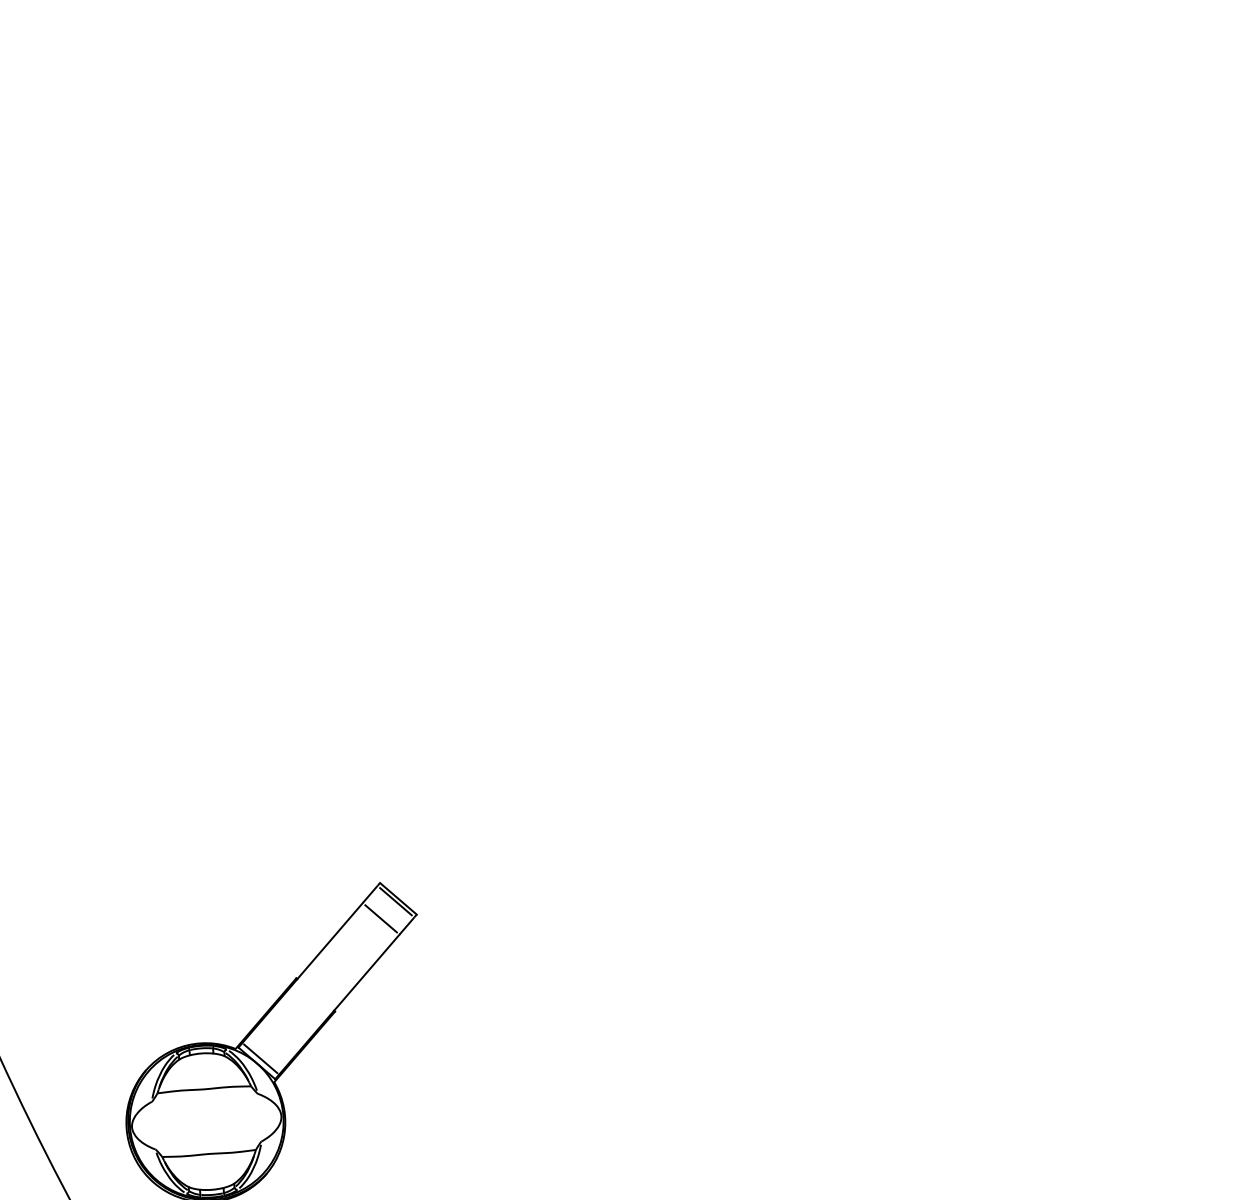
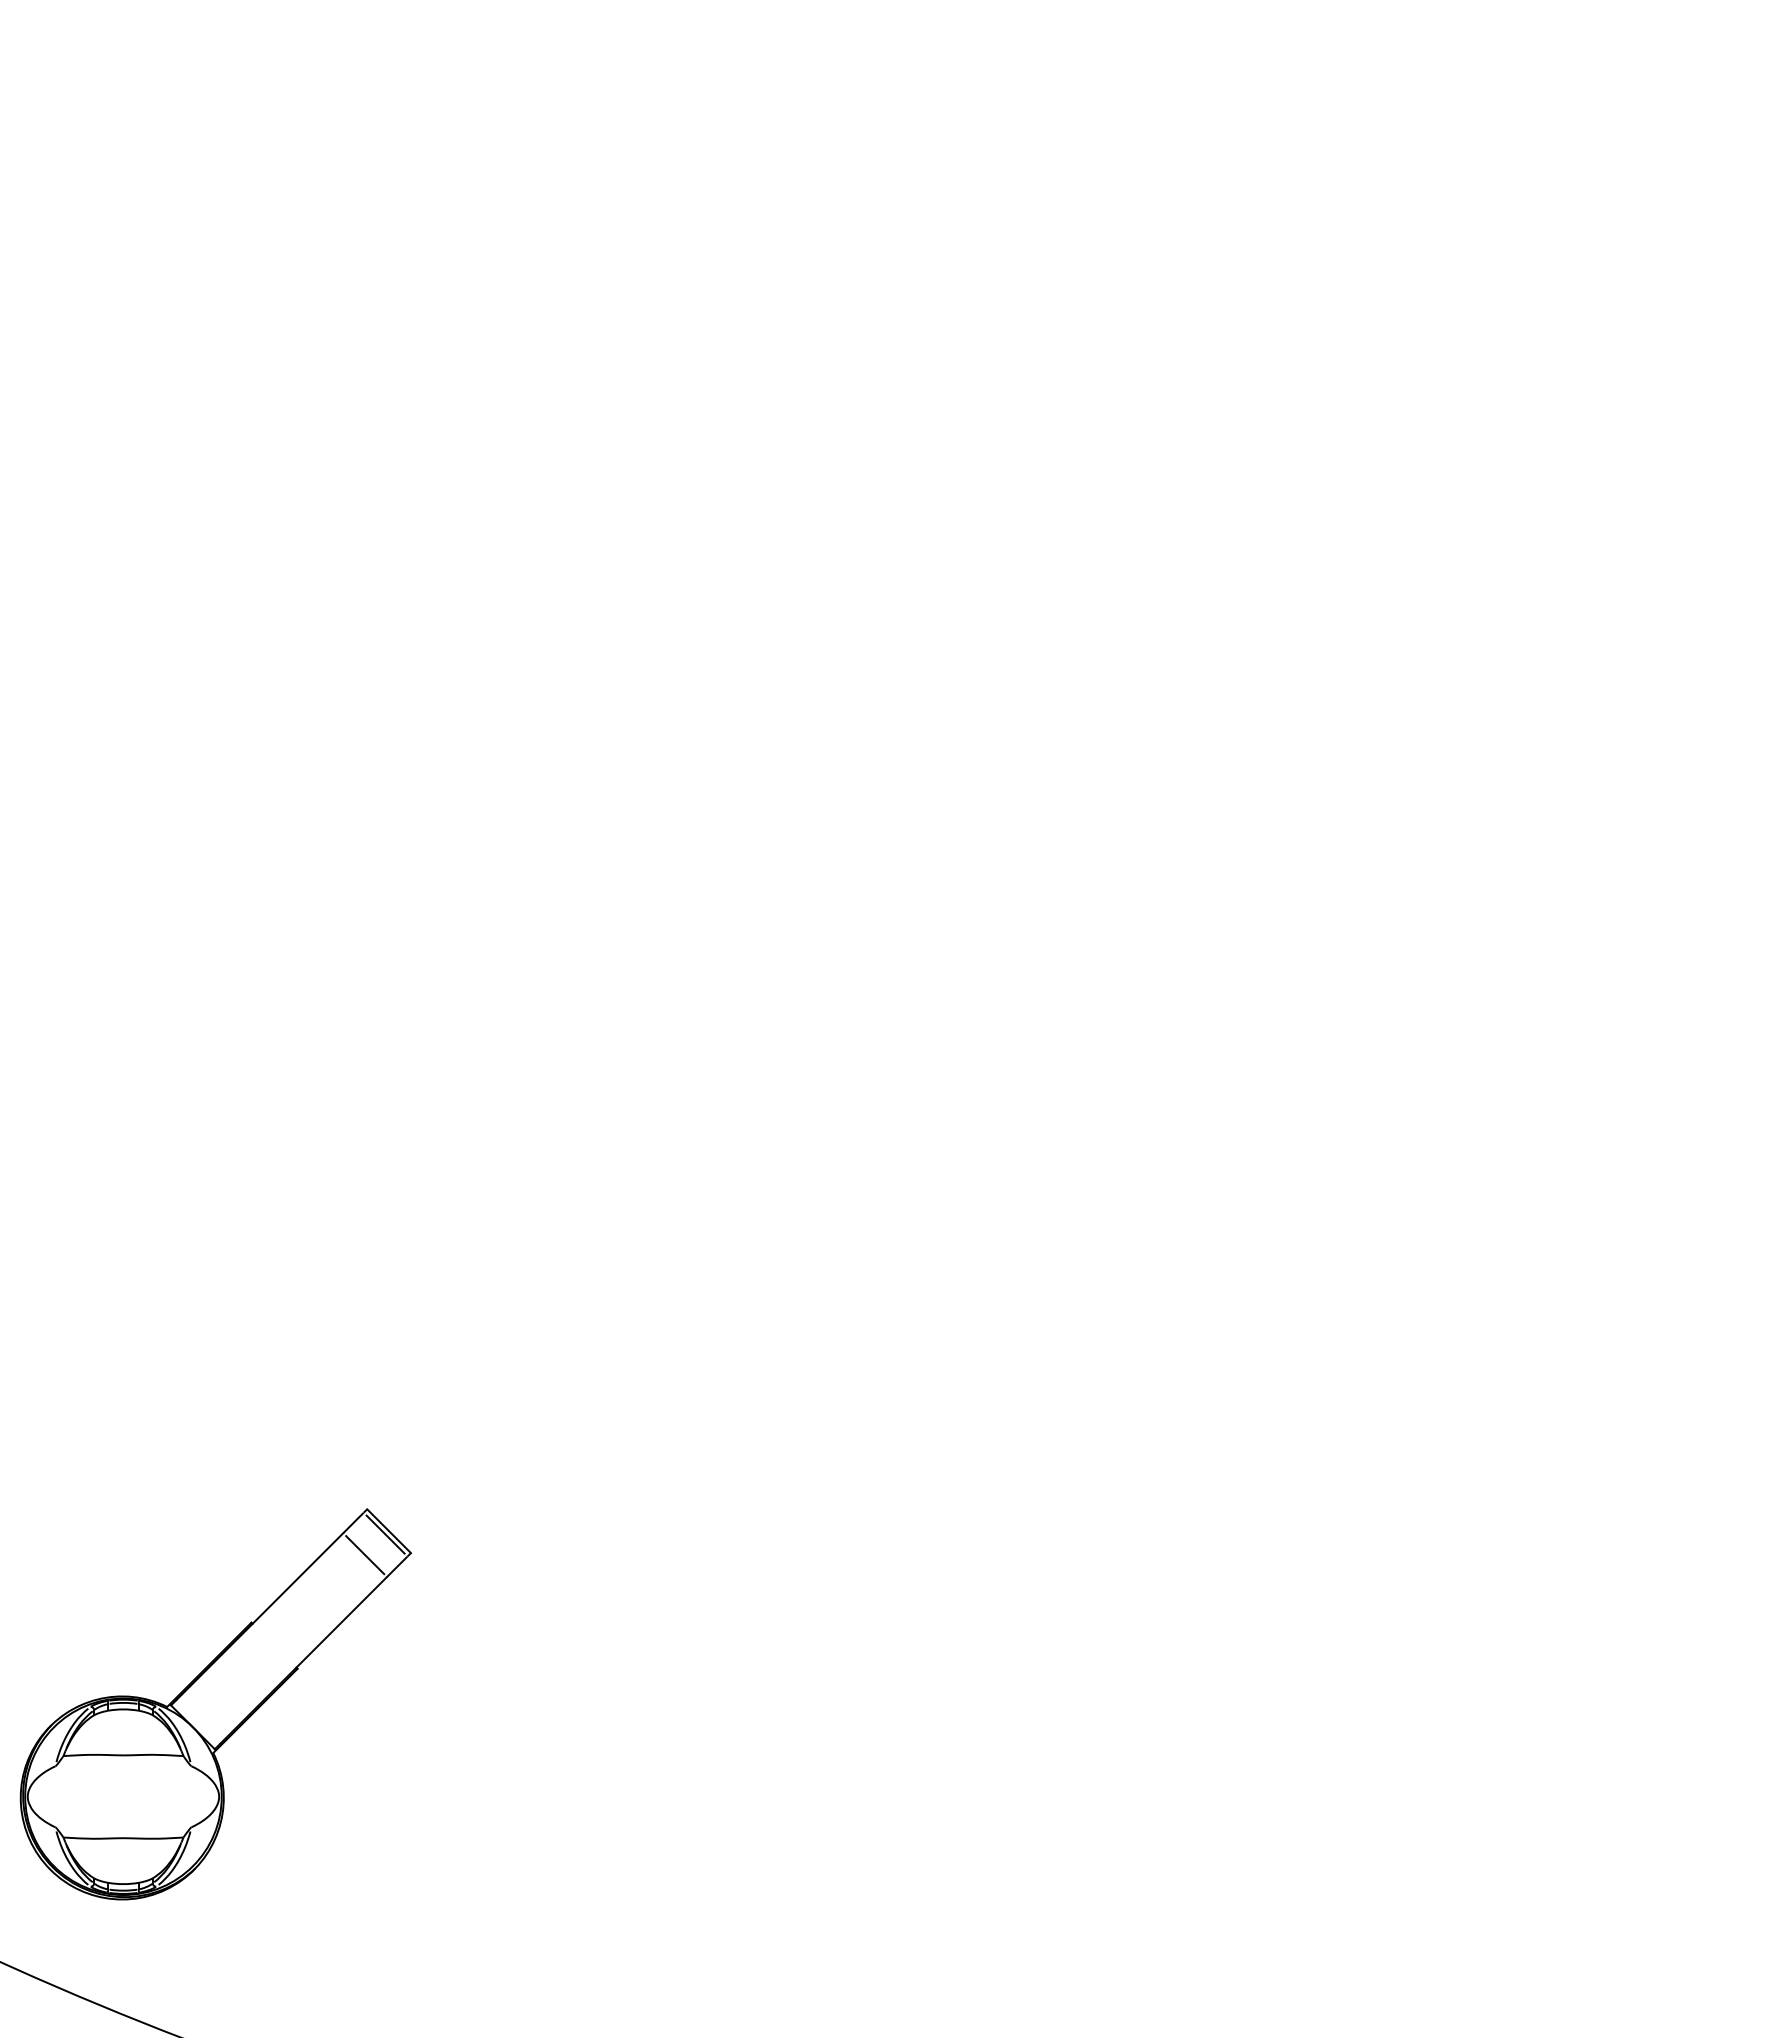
line: (260, 1058) -> (198, 1721), removed

